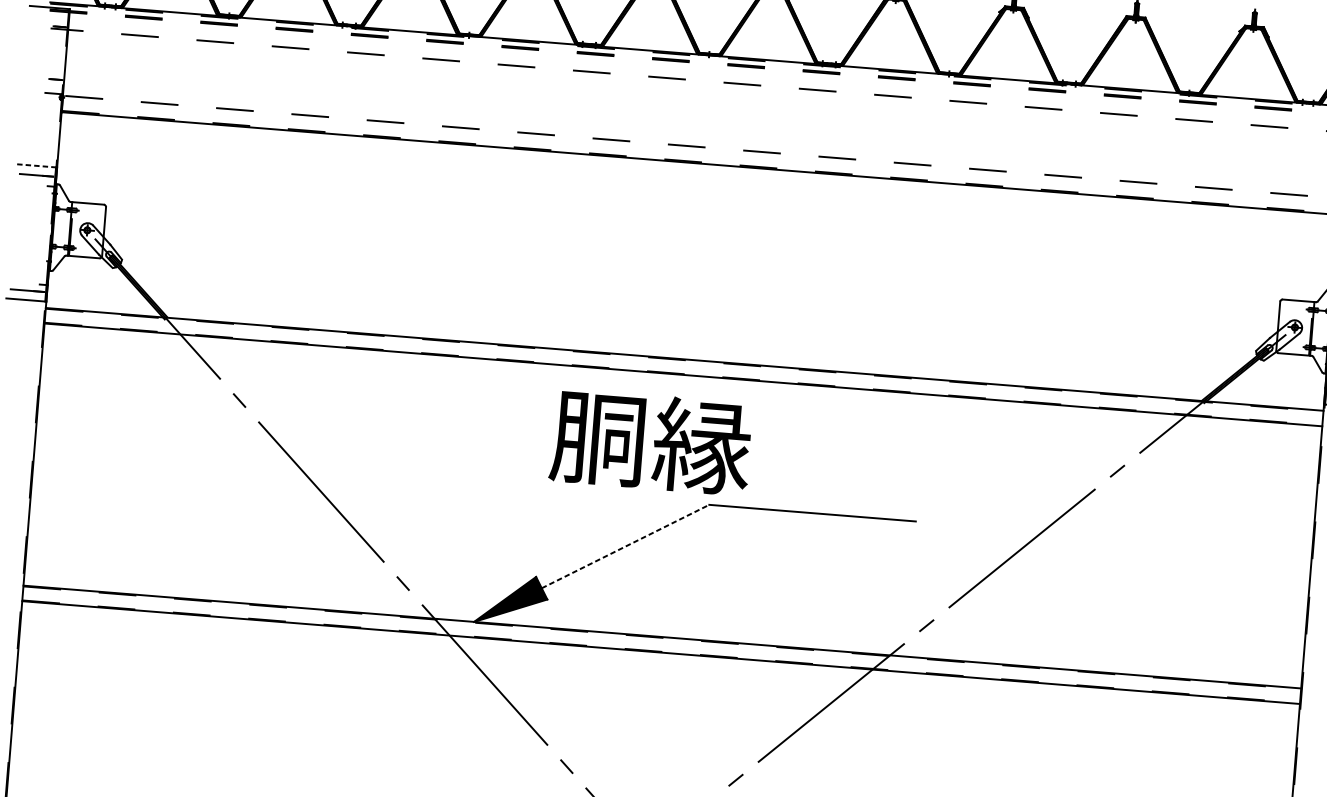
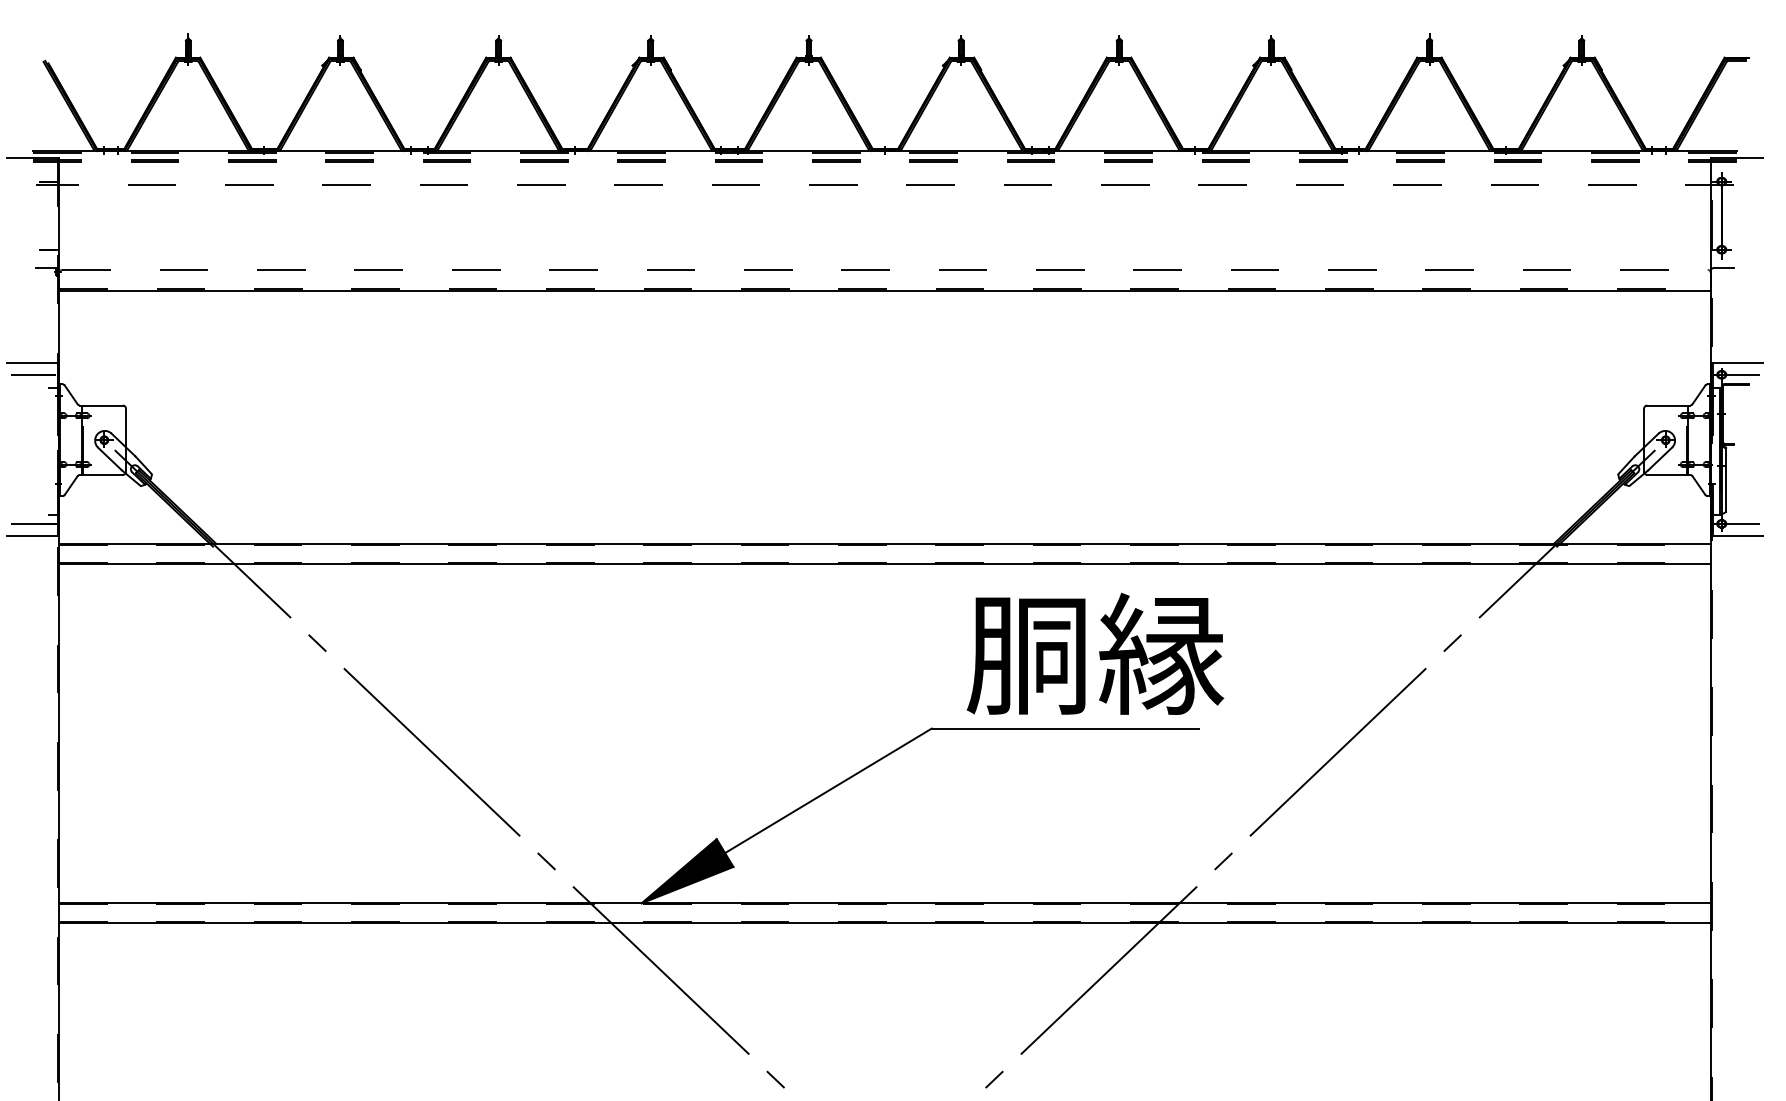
line: (37, 165) -> (33, 362), dashed -> solid
text: (651, 441) -> (1095, 653), moved
line: (625, 546) -> (828, 790), dashed -> solid

